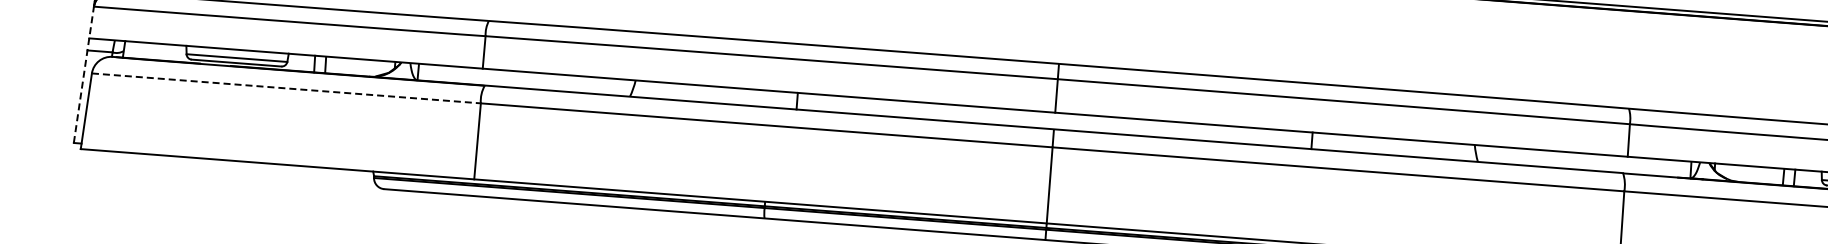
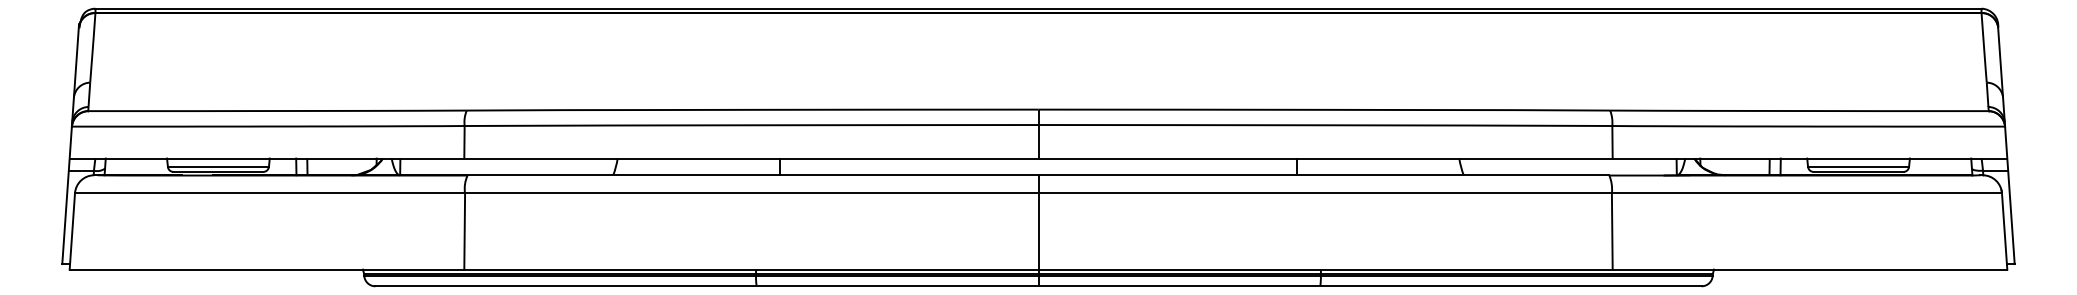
line: (84, 75) -> (67, 195), dashed -> solid
line: (286, 88) -> (270, 193), dashed -> solid

